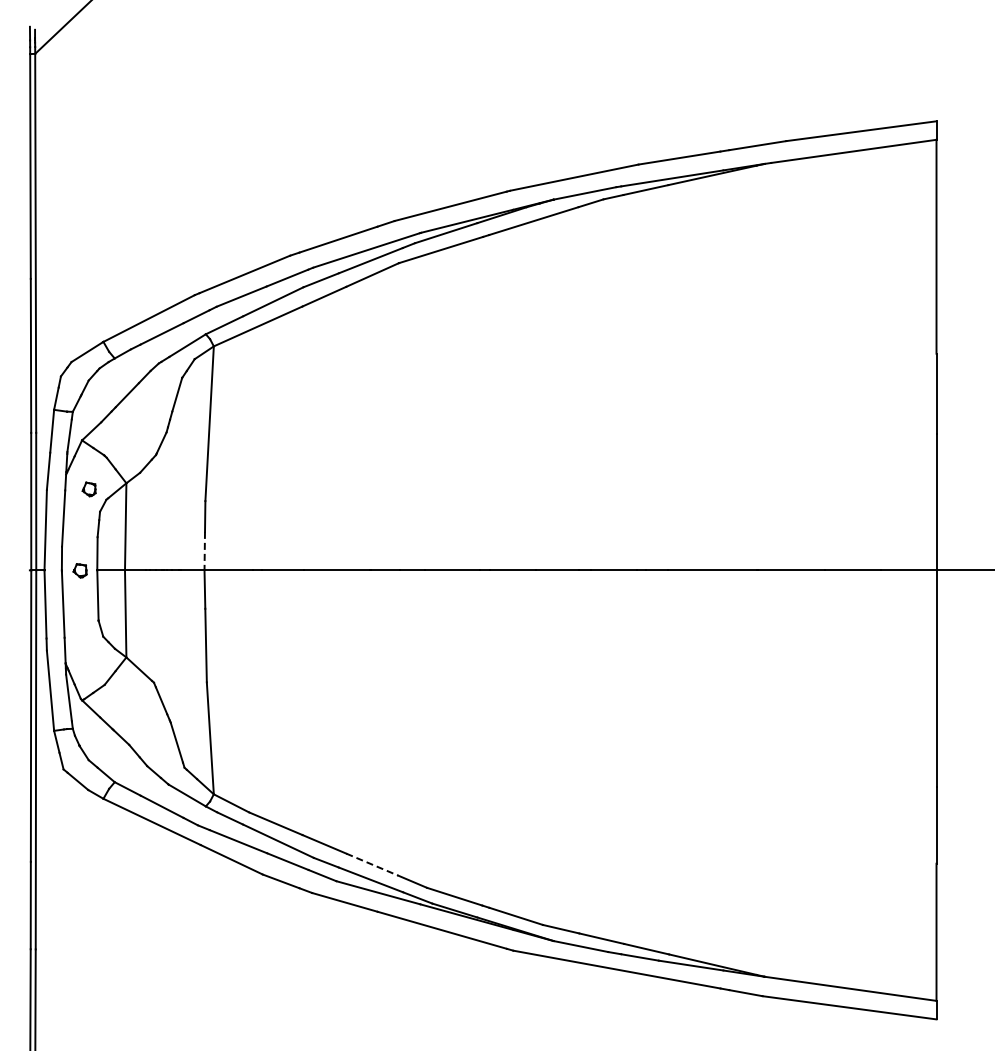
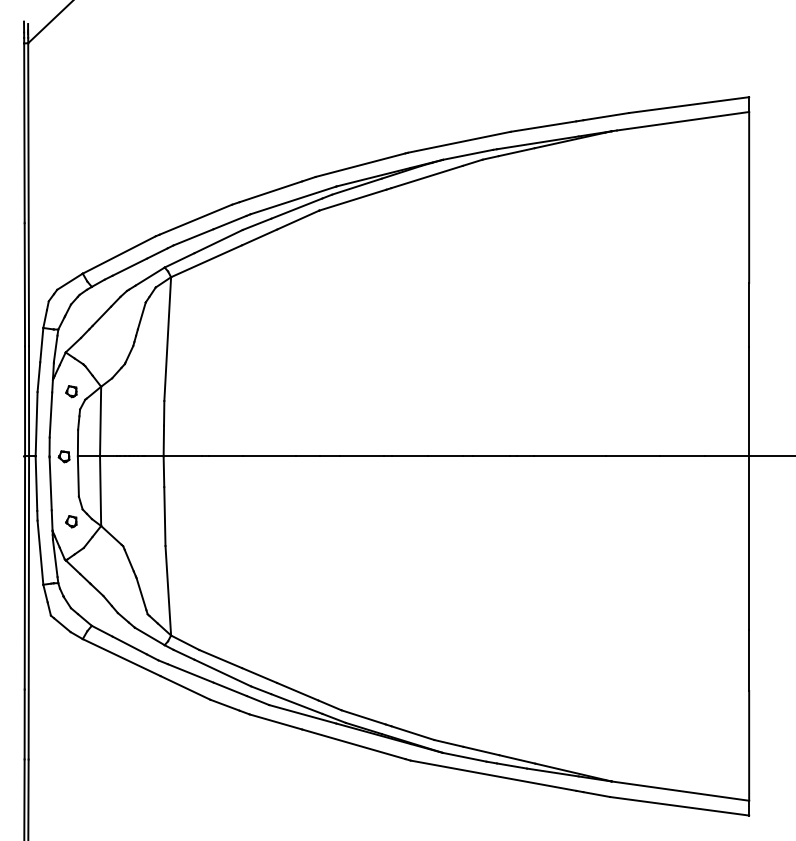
line: (204, 551) -> (163, 441), dashed -> solid
part: (88, 651) -> (70, 521), added
line: (372, 864) -> (298, 691), dashed -> solid

